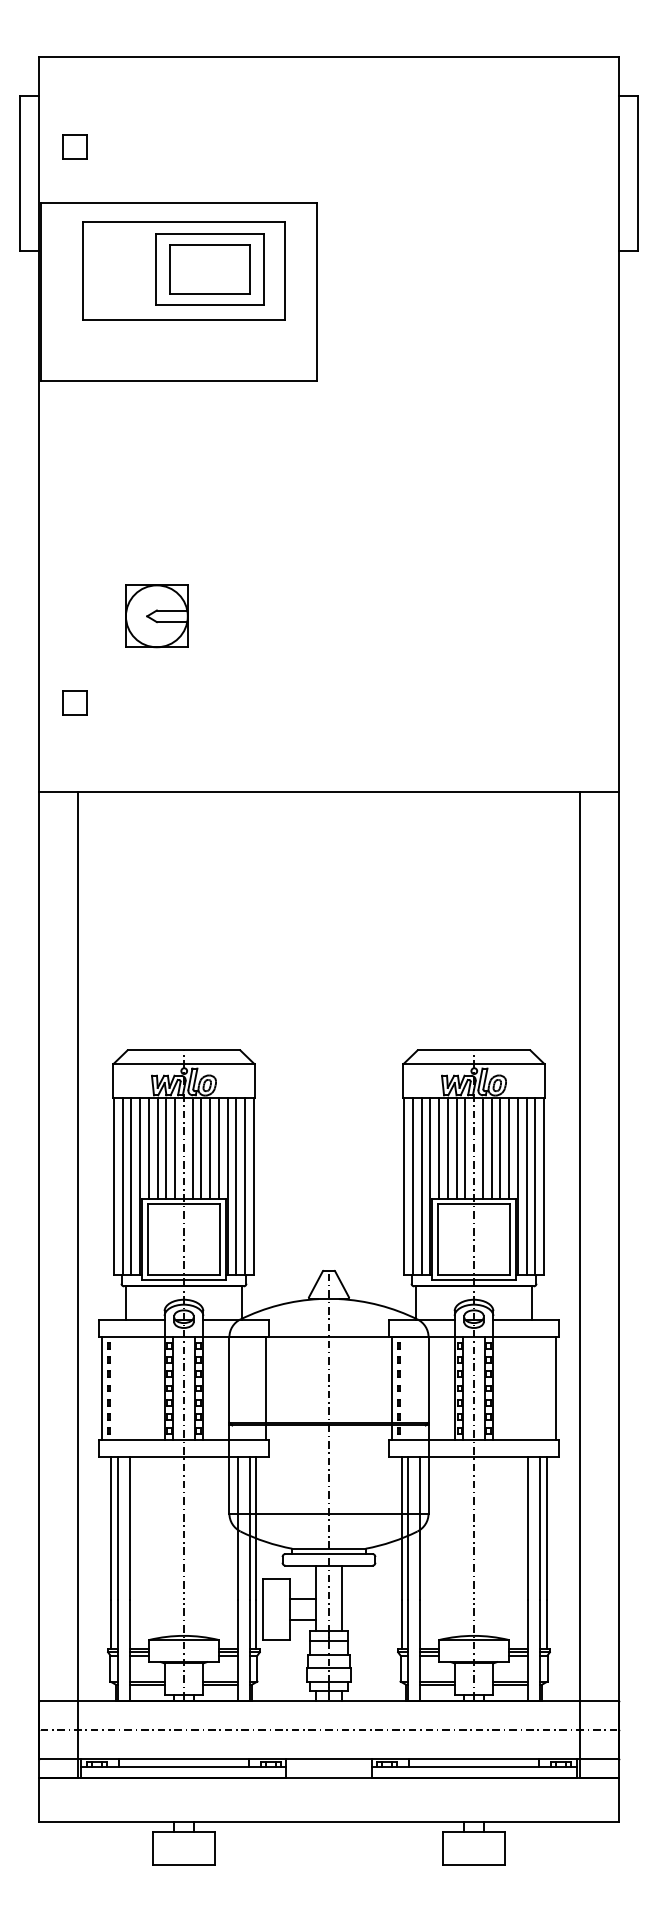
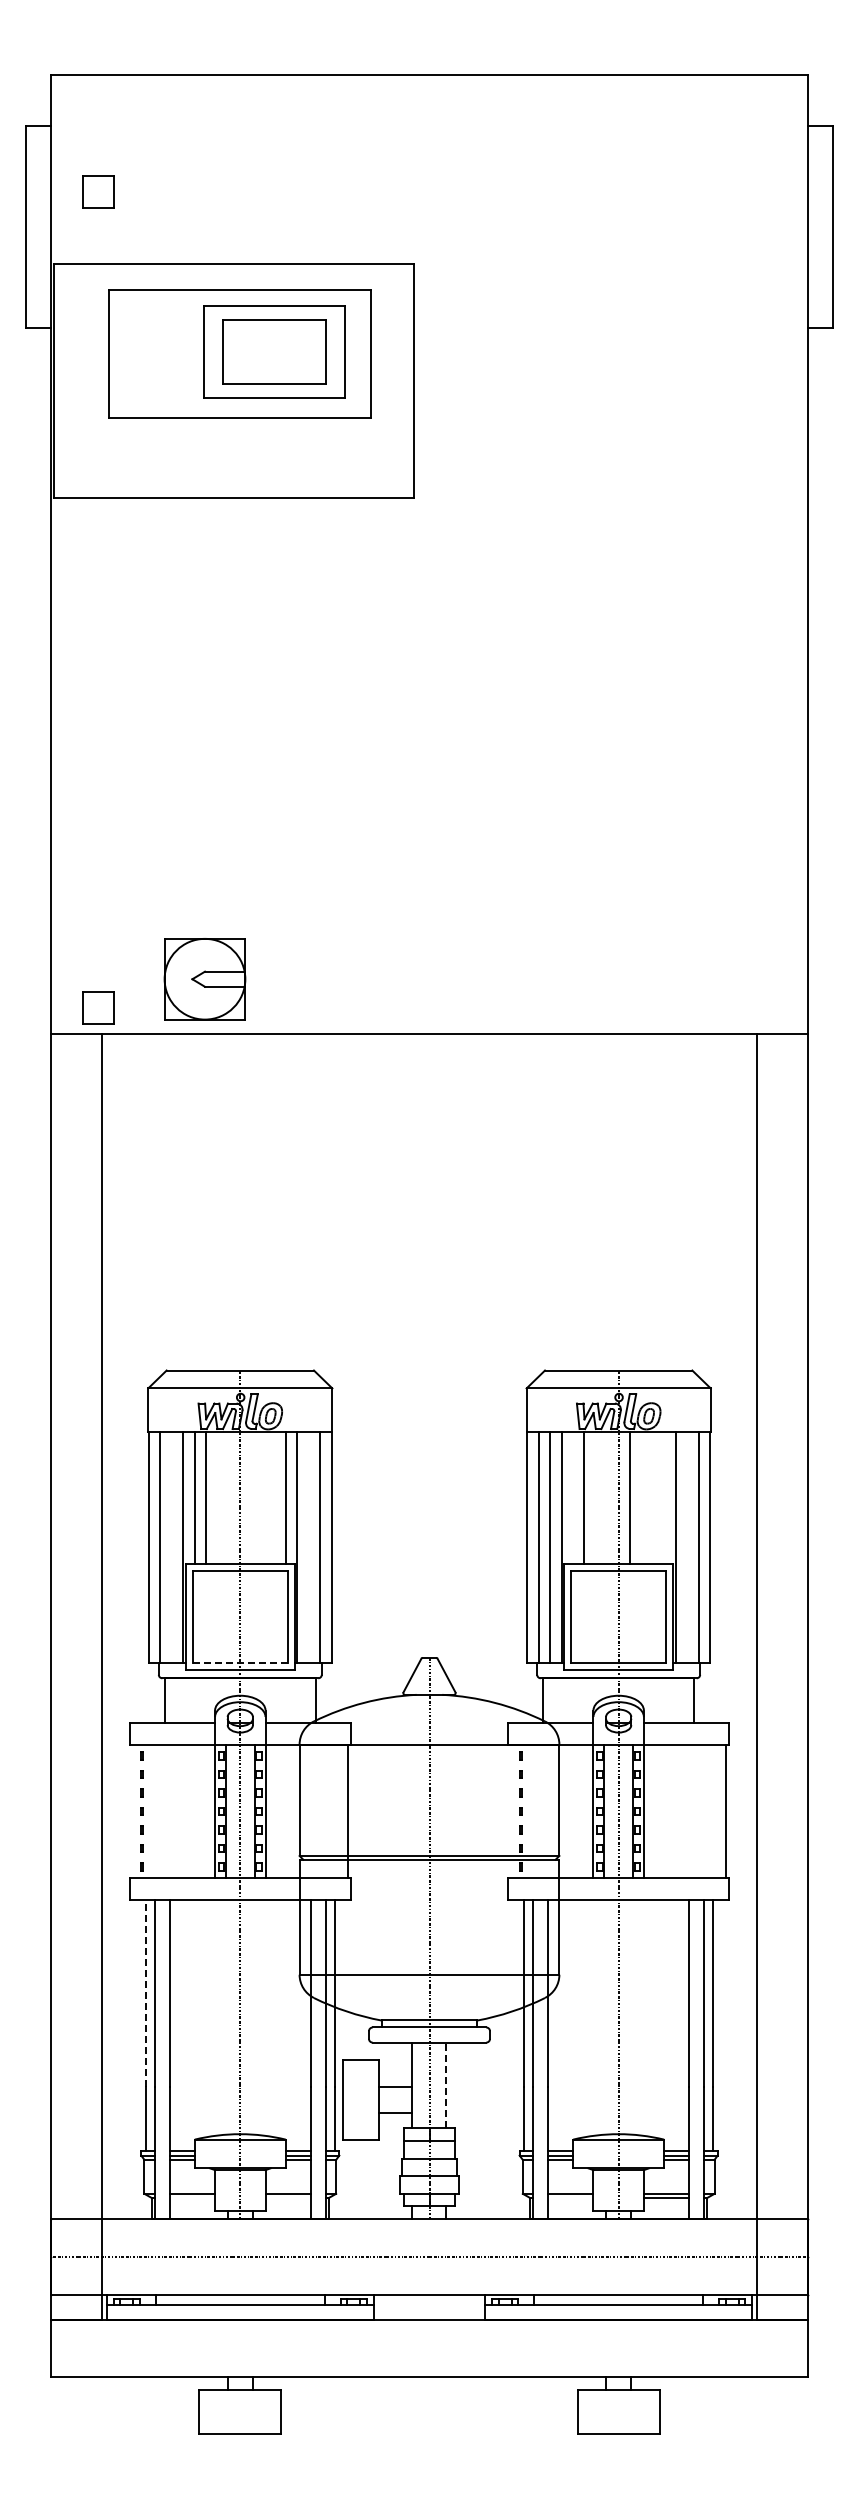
part: (156, 616) -> (204, 979), moved
part: (75, 702) -> (98, 1007), moved
line: (166, 1147) -> (217, 1497), removed
line: (174, 1147) -> (228, 1497), removed
line: (192, 1147) -> (251, 1497), removed
line: (201, 1147) -> (263, 1497), removed
line: (210, 1147) -> (274, 1497), removed
line: (439, 1147) -> (573, 1497), removed
line: (456, 1147) -> (595, 1497), removed
line: (465, 1147) -> (607, 1497), removed
line: (491, 1147) -> (641, 1497), removed
line: (499, 1147) -> (652, 1497), removed
line: (509, 1147) -> (664, 1497), removed
line: (131, 1186) -> (171, 1547), removed
line: (236, 1186) -> (308, 1547), removed
line: (526, 1186) -> (687, 1547), removed
line: (184, 1274) -> (240, 1662), solid -> dashed
line: (102, 1388) -> (133, 1811), removed
line: (391, 1388) -> (511, 1811), removed
line: (111, 1528) -> (145, 1993), solid -> dashed
line: (342, 1598) -> (446, 2085), solid -> dashed
line: (147, 1685) -> (192, 2198), removed
line: (220, 1685) -> (287, 2198), removed
line: (437, 1685) -> (570, 2198), removed

